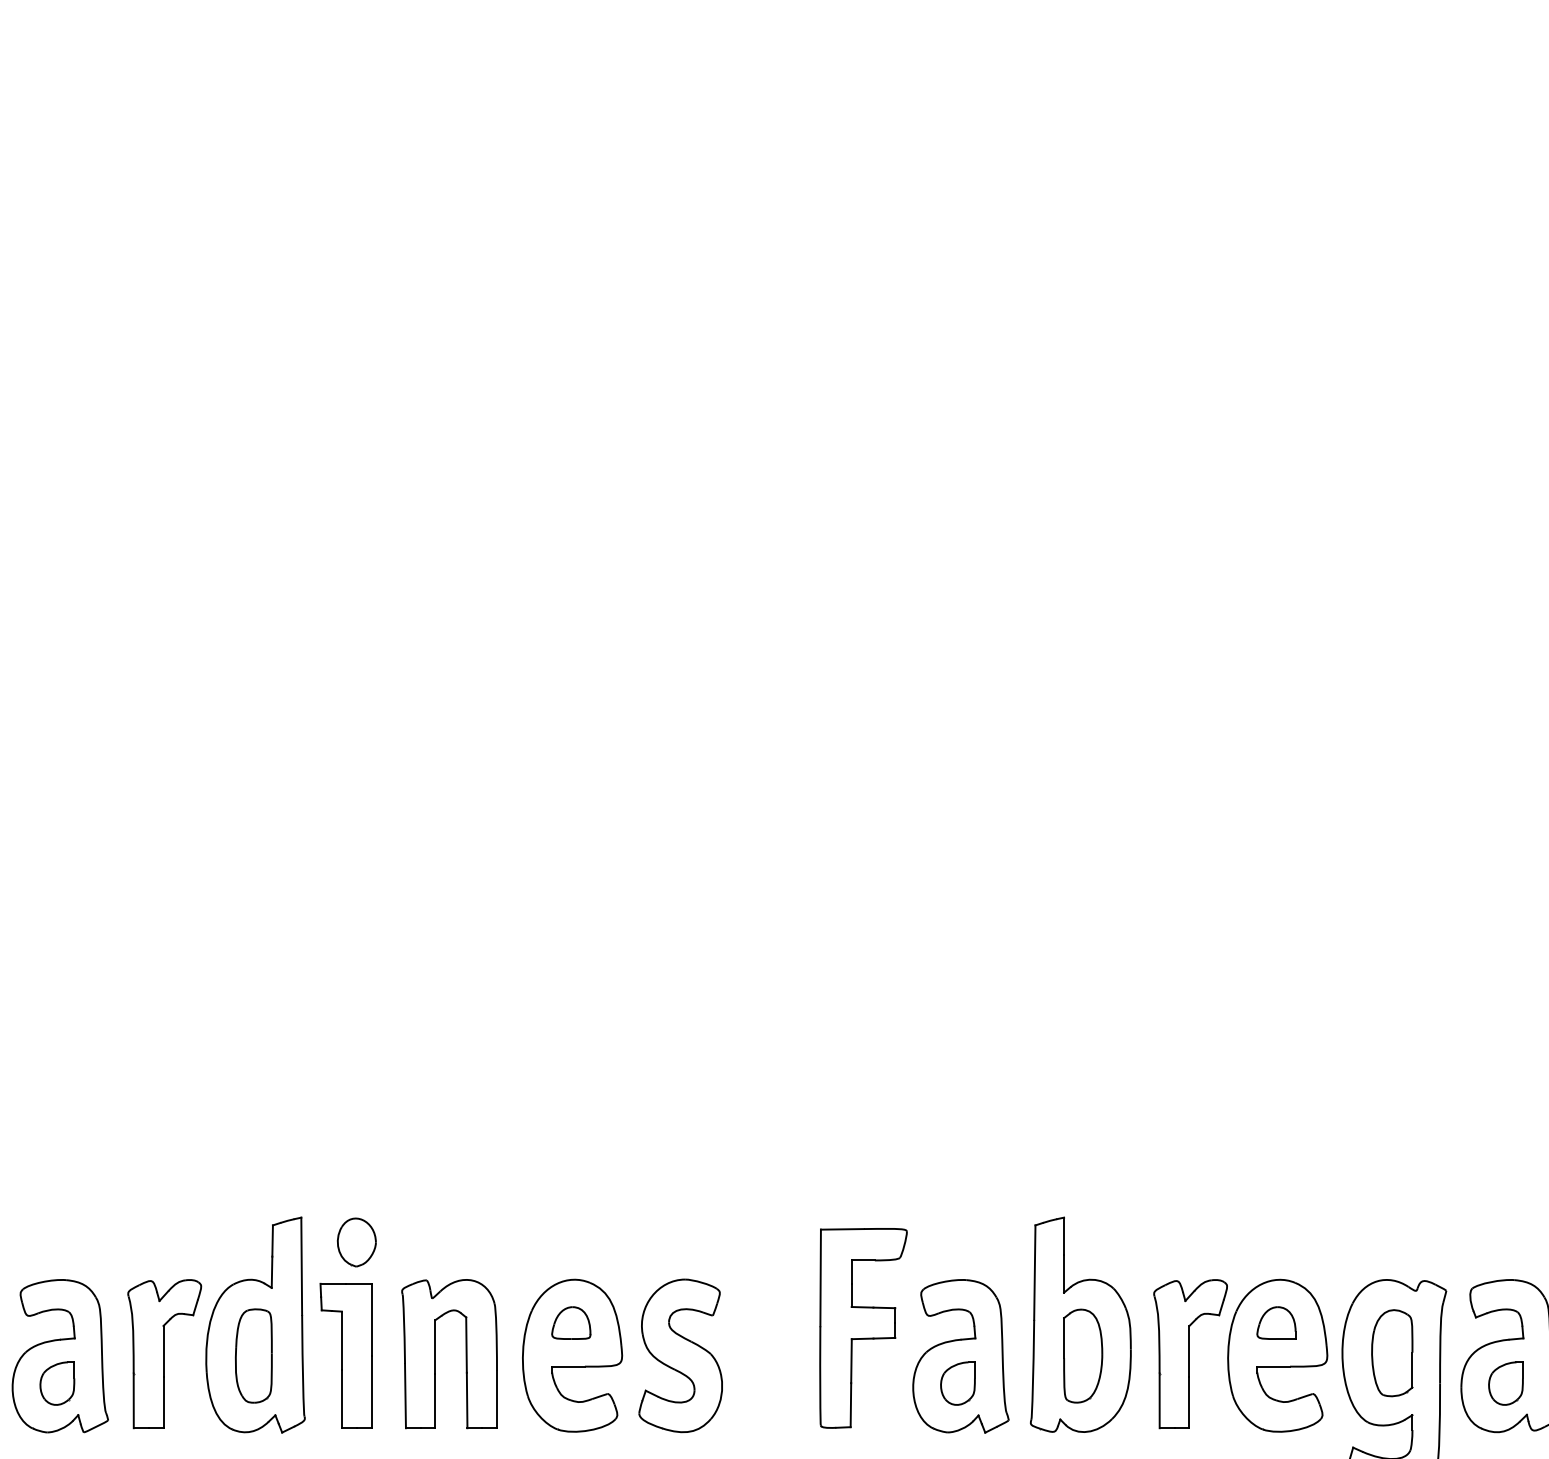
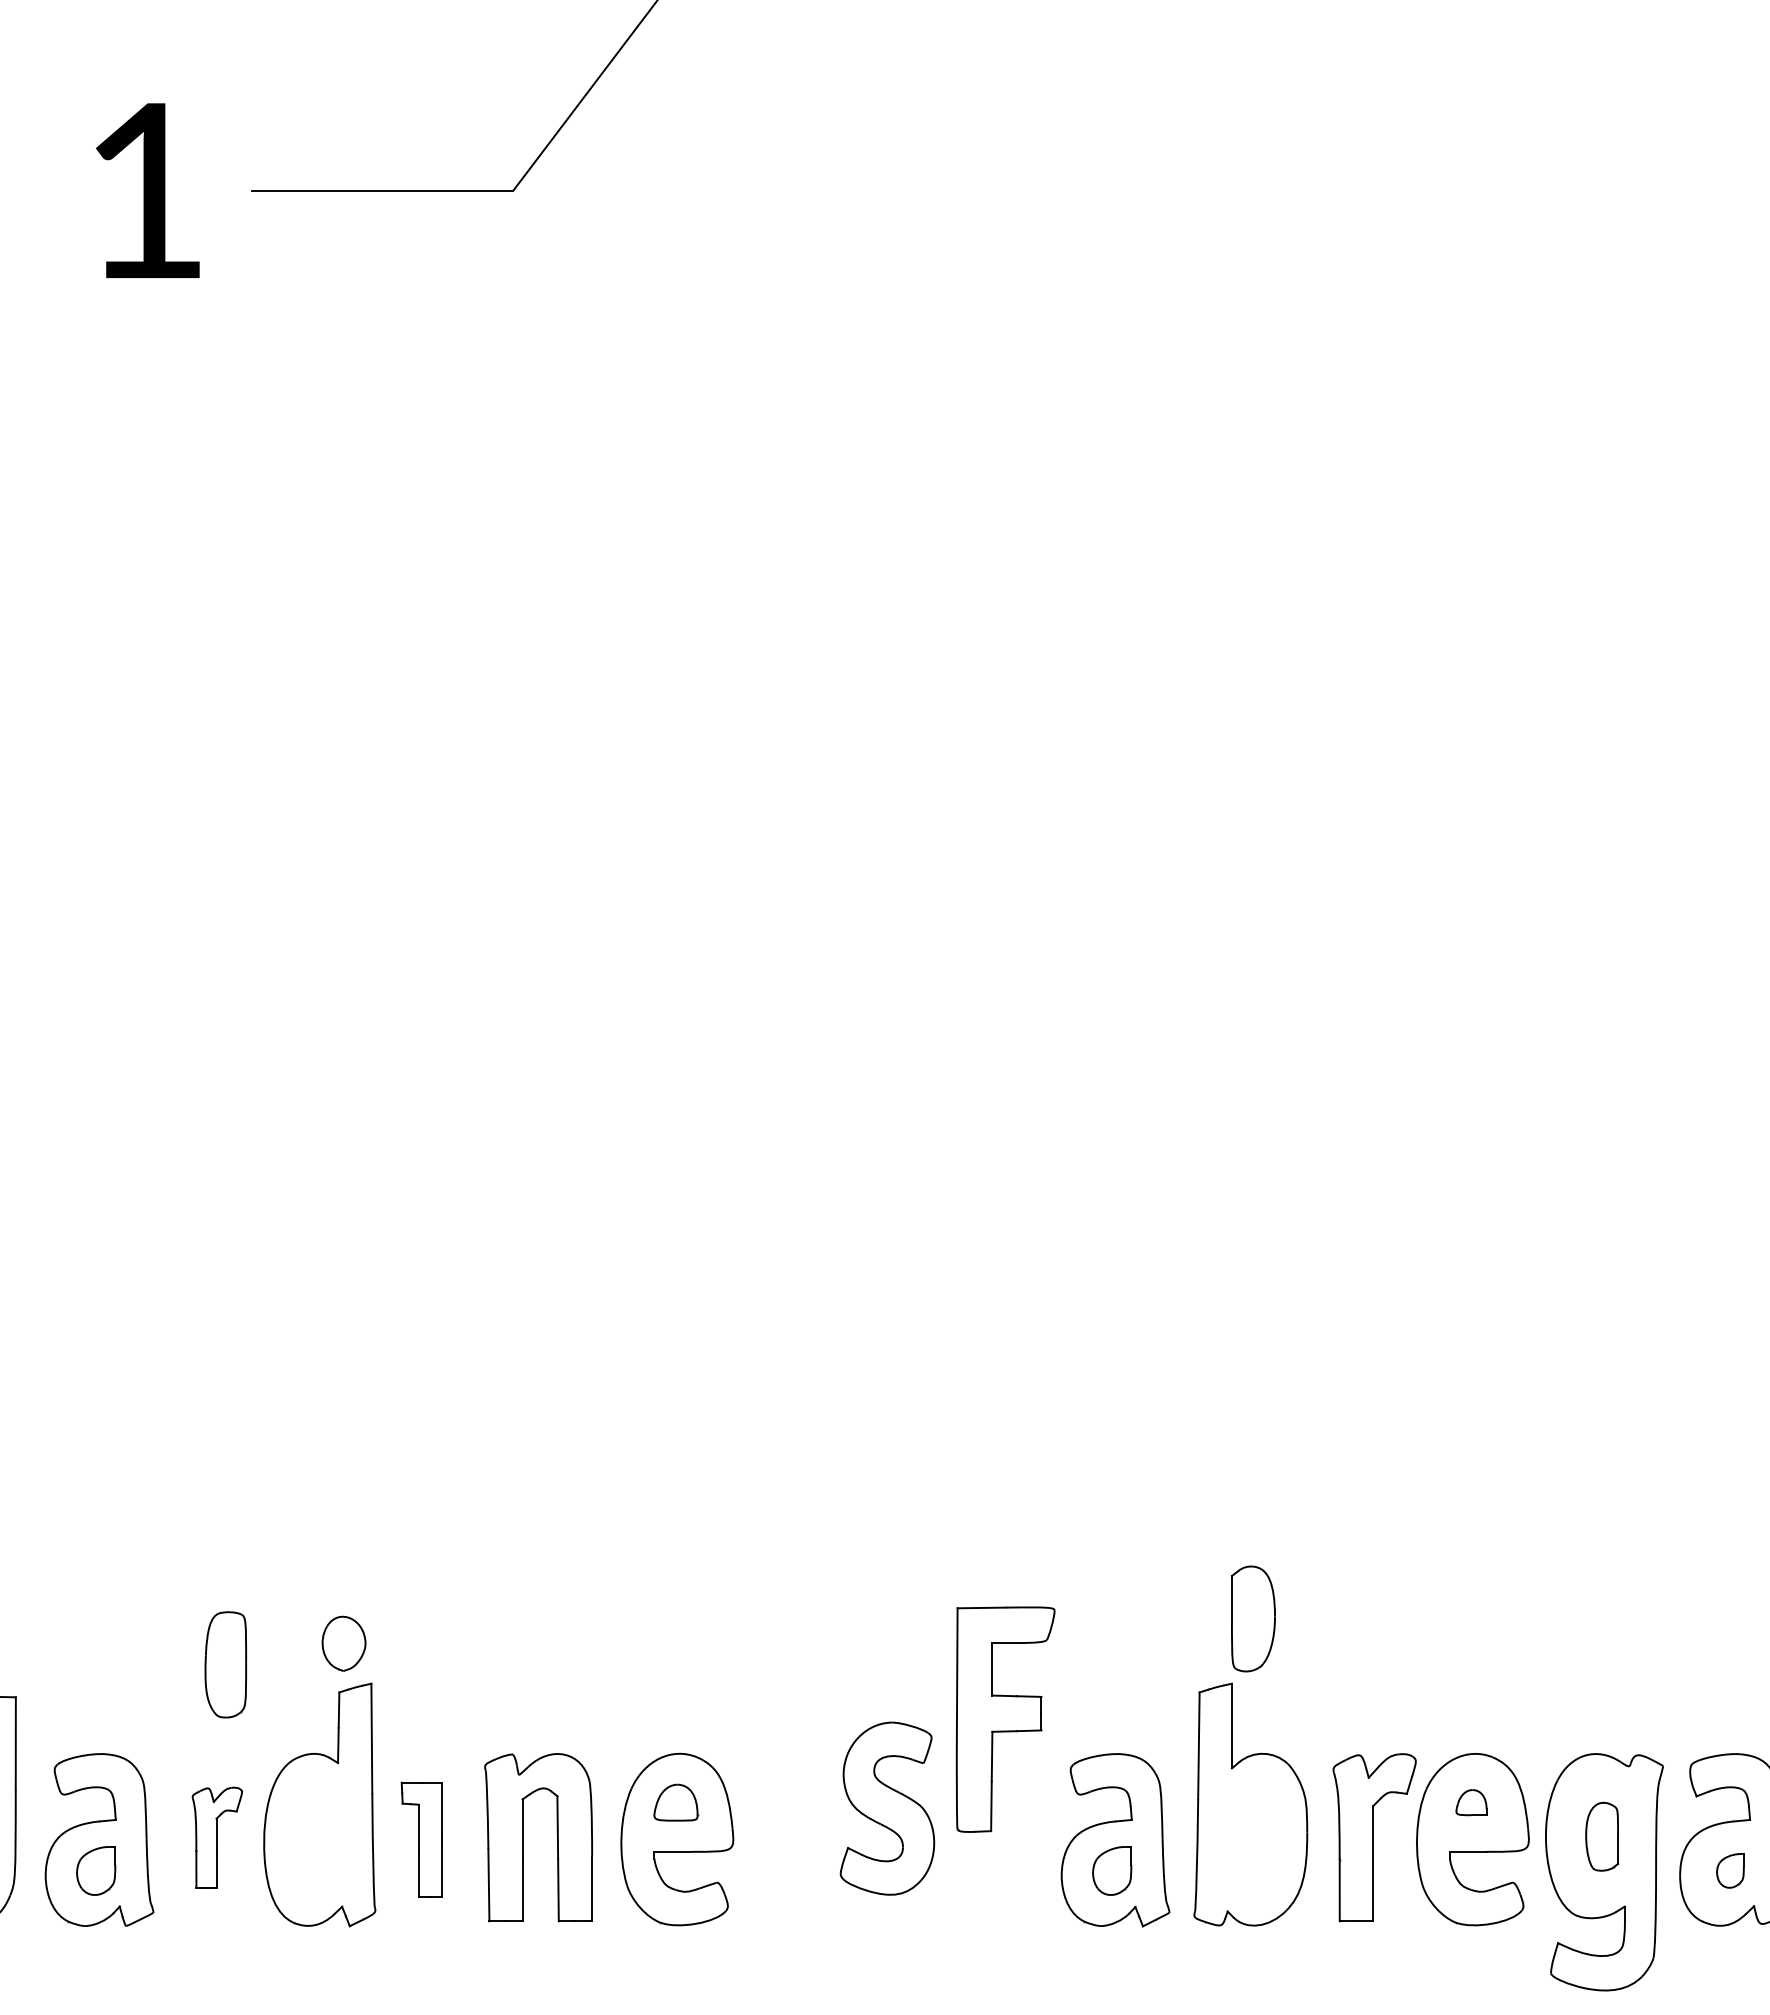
part: (356, 1242) -> (343, 1643), moved
part: (1276, 1322) -> (1471, 1802), size x0.7
part: (863, 1328) -> (1005, 1719), moved
part: (164, 1353) -> (217, 1837), size x0.6
part: (1391, 1353) -> (1601, 1836), size x0.7
part: (253, 1355) -> (225, 1664), moved
part: (345, 1355) -> (421, 1839), size x0.7
part: (680, 1355) -> (887, 1808), moved
part: (1083, 1355) -> (1253, 1618), moved
part: (1506, 1383) -> (1730, 1870), size x0.7

